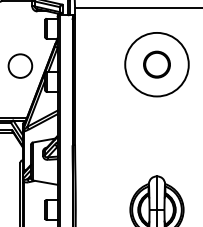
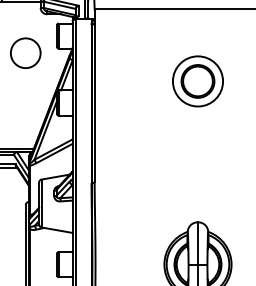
circle: (156, 64) -> (197, 81), size x0.62
circle: (20, 65) -> (25, 52), moved

